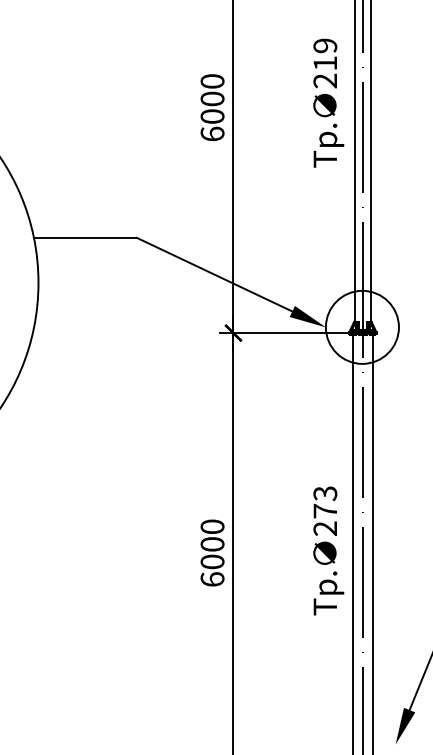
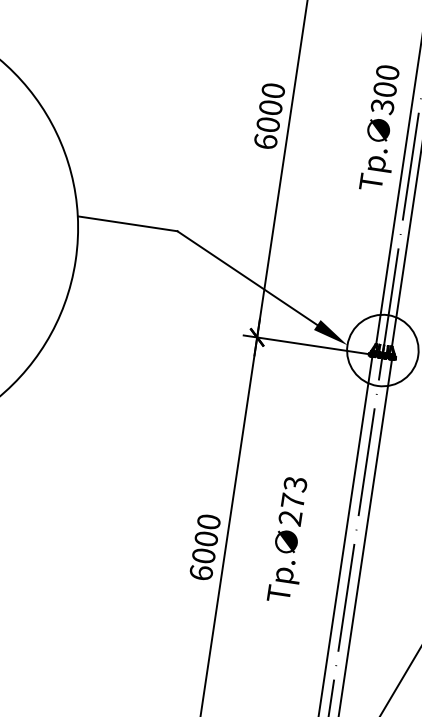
text: (325, 63) -> (385, 89), 219 -> 300
text: (328, 550) -> (290, 539), moved

